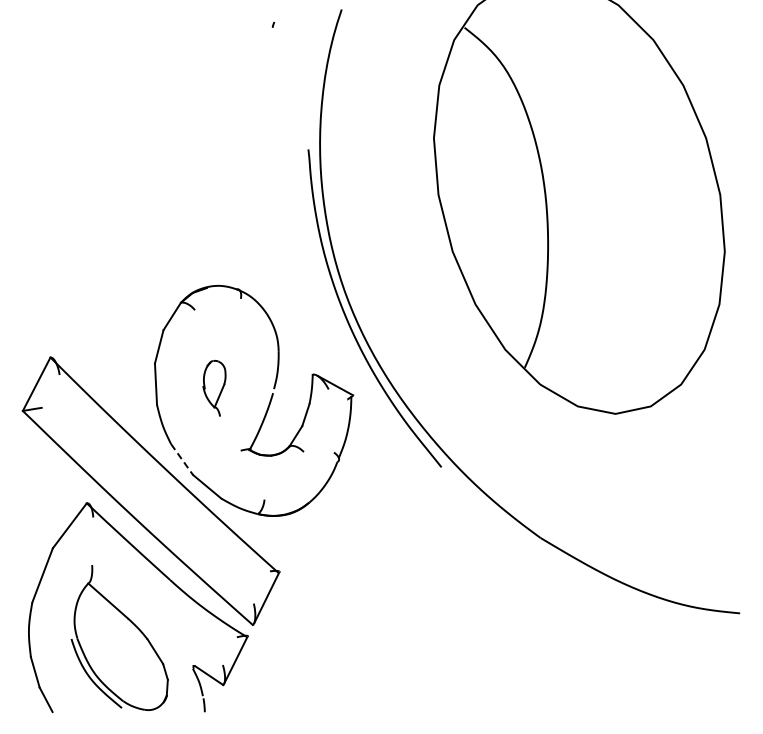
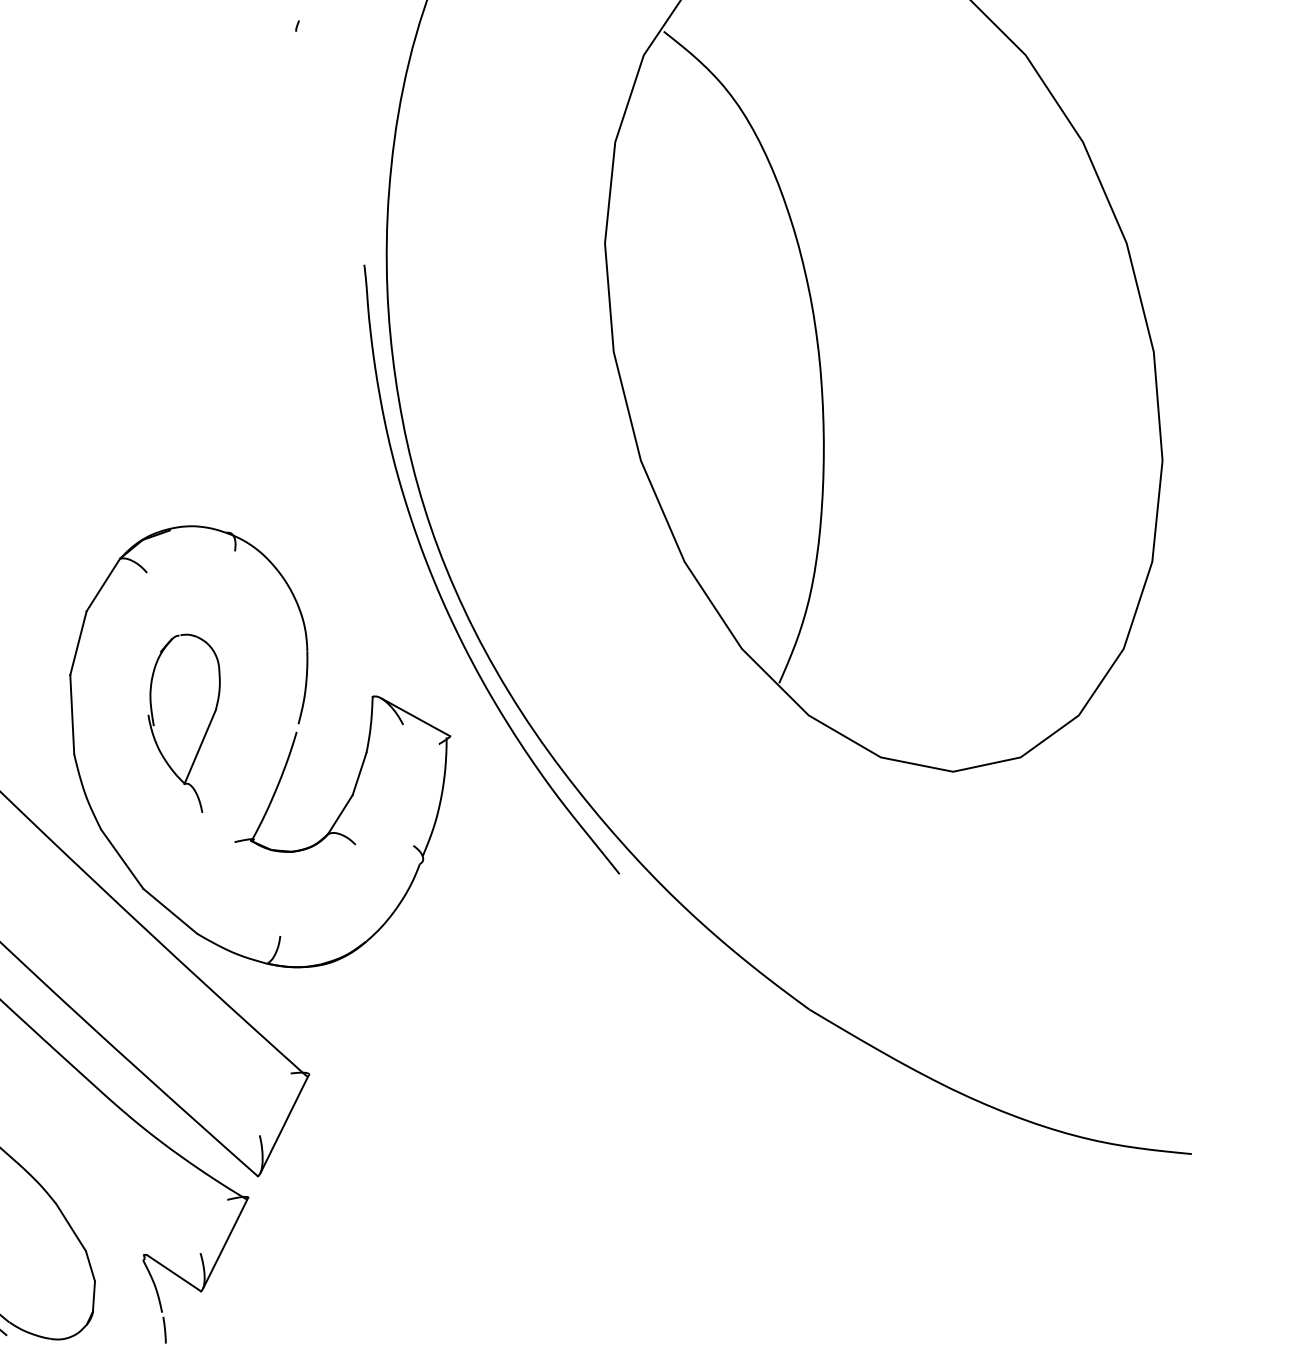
part: (214, 388) -> (184, 723), size x1.67
line: (182, 459) -> (123, 859), dashed -> solid

